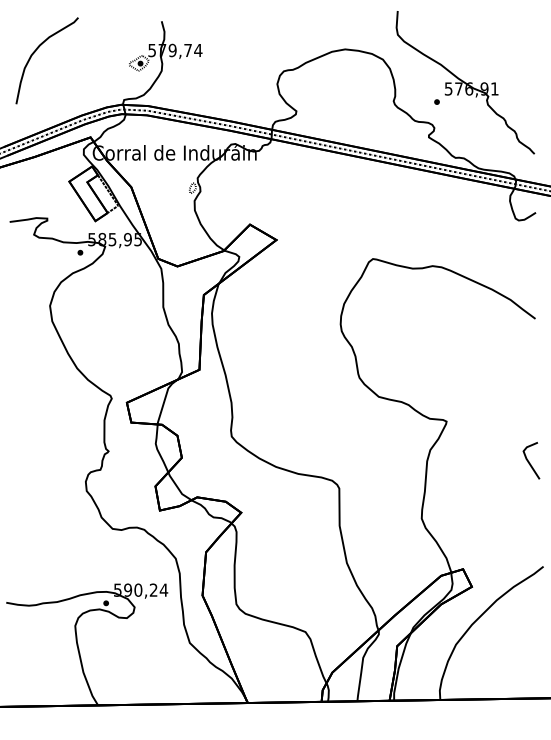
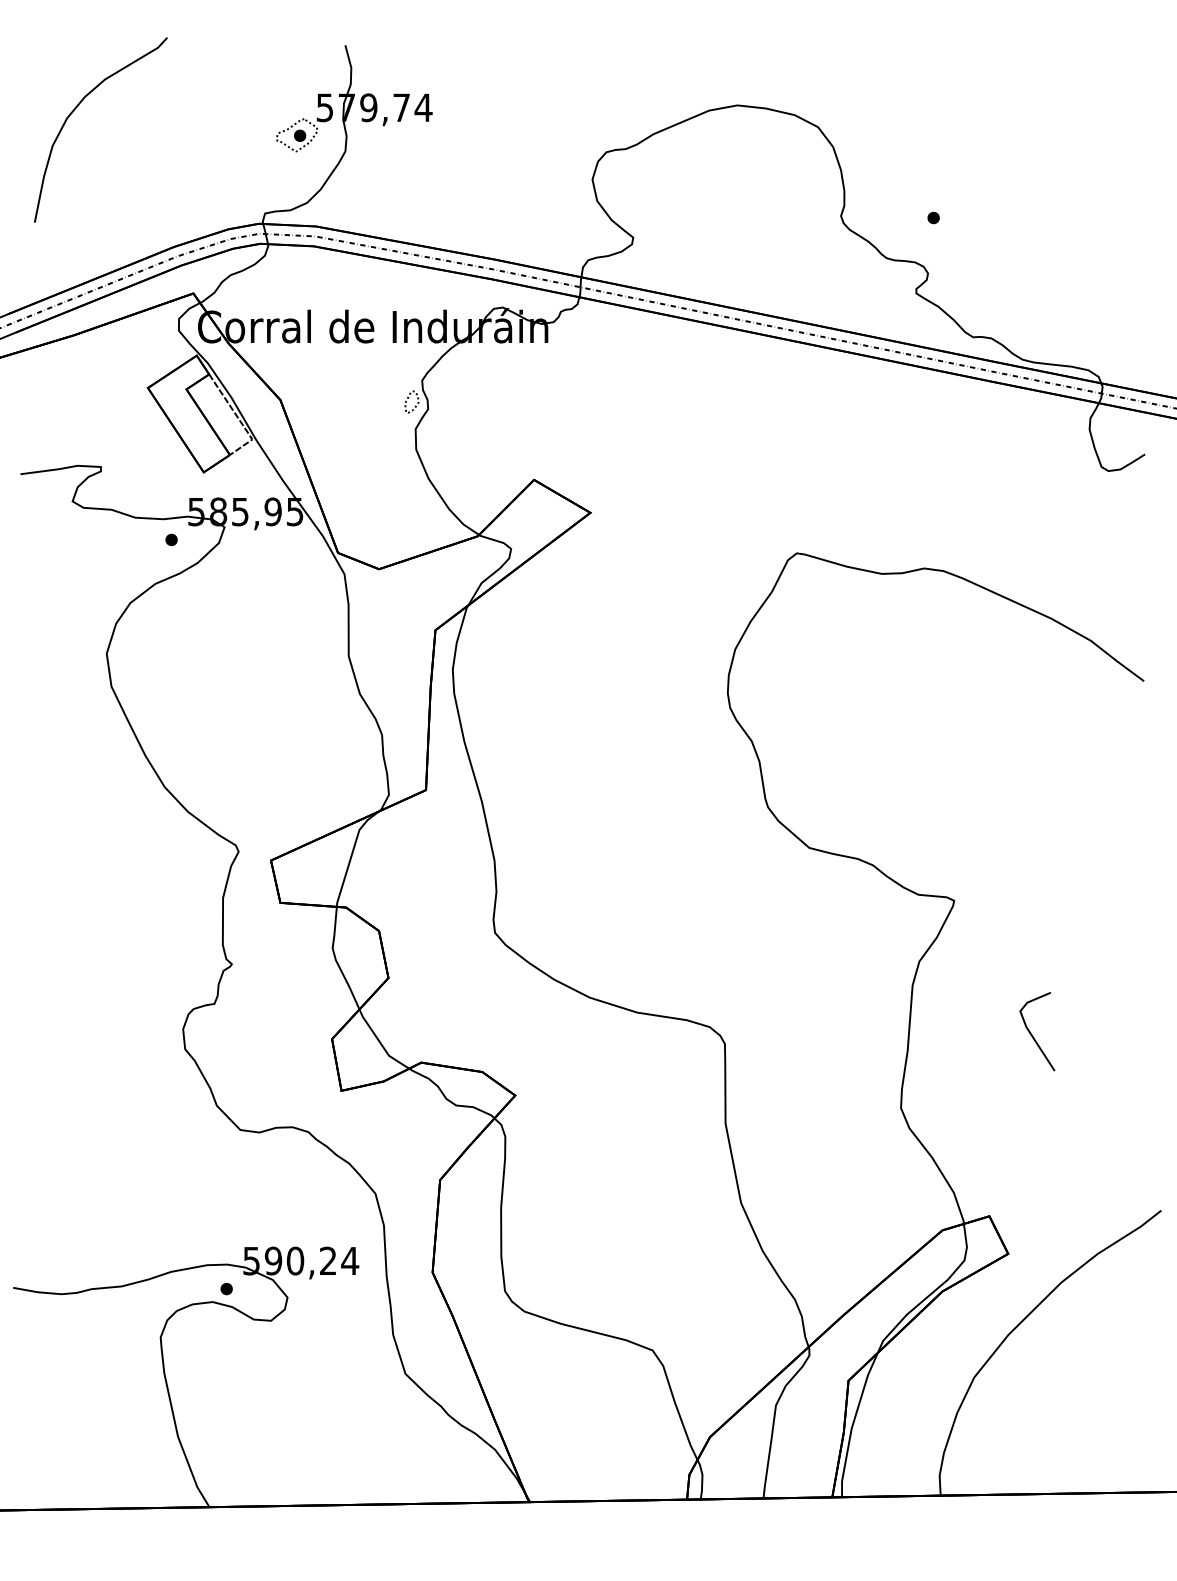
part: (465, 82) -> (994, 176), removed
line: (529, 461) -> (1032, 1033), moved

